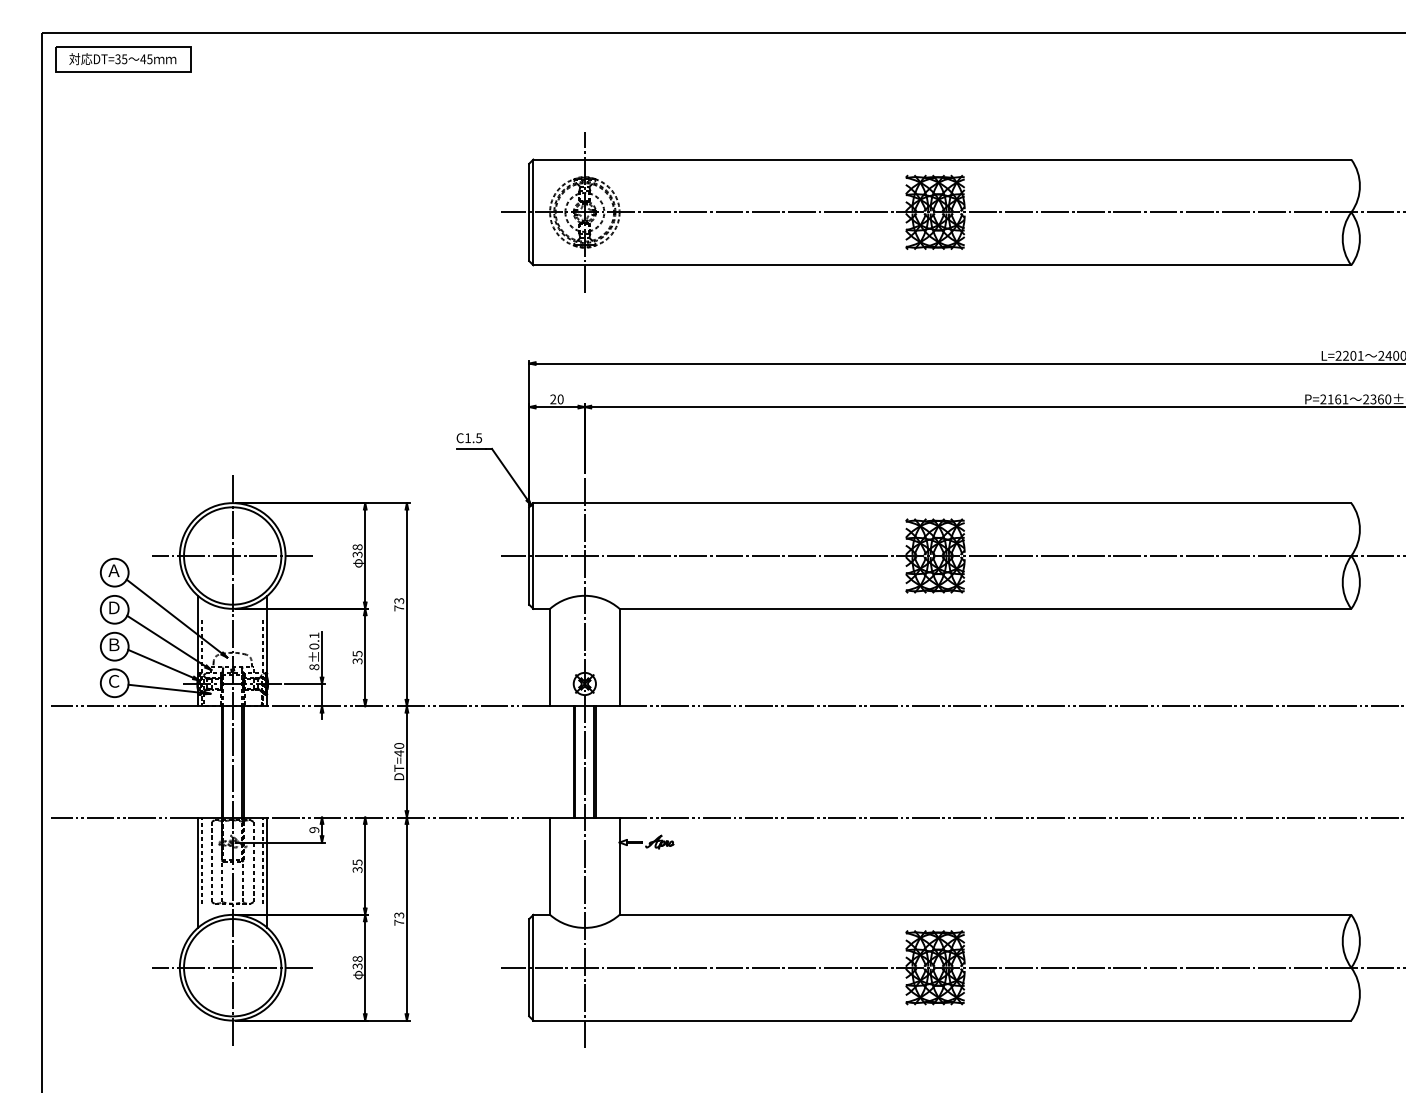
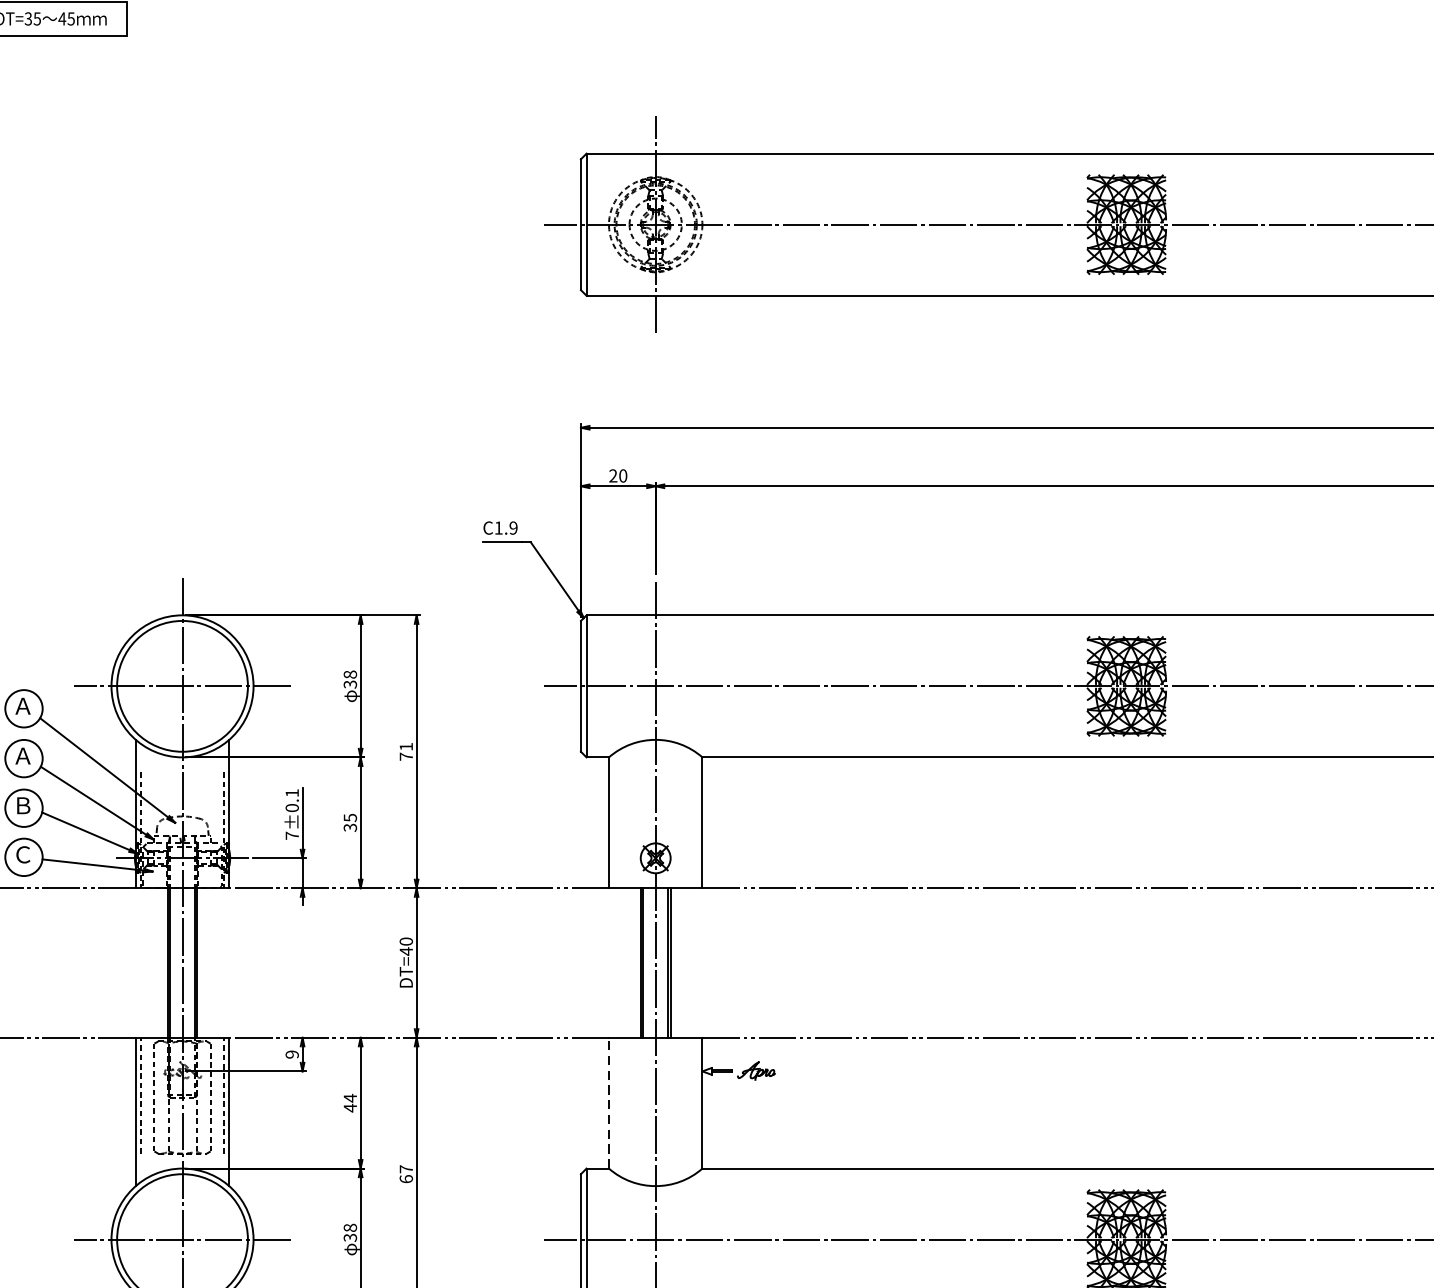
text: (479, 437) -> (514, 527), C1.5 -> C1.9
text: (399, 600) -> (406, 746), 73 -> 71
text: (113, 607) -> (22, 755), Ｄ -> Ａ
text: (314, 667) -> (292, 836), 8±0.1 -> 7±0.1
text: (357, 866) -> (350, 1103), 35 -> 44
line: (550, 866) -> (609, 1103), solid -> dashed
text: (399, 918) -> (406, 1173), 73 -> 67

